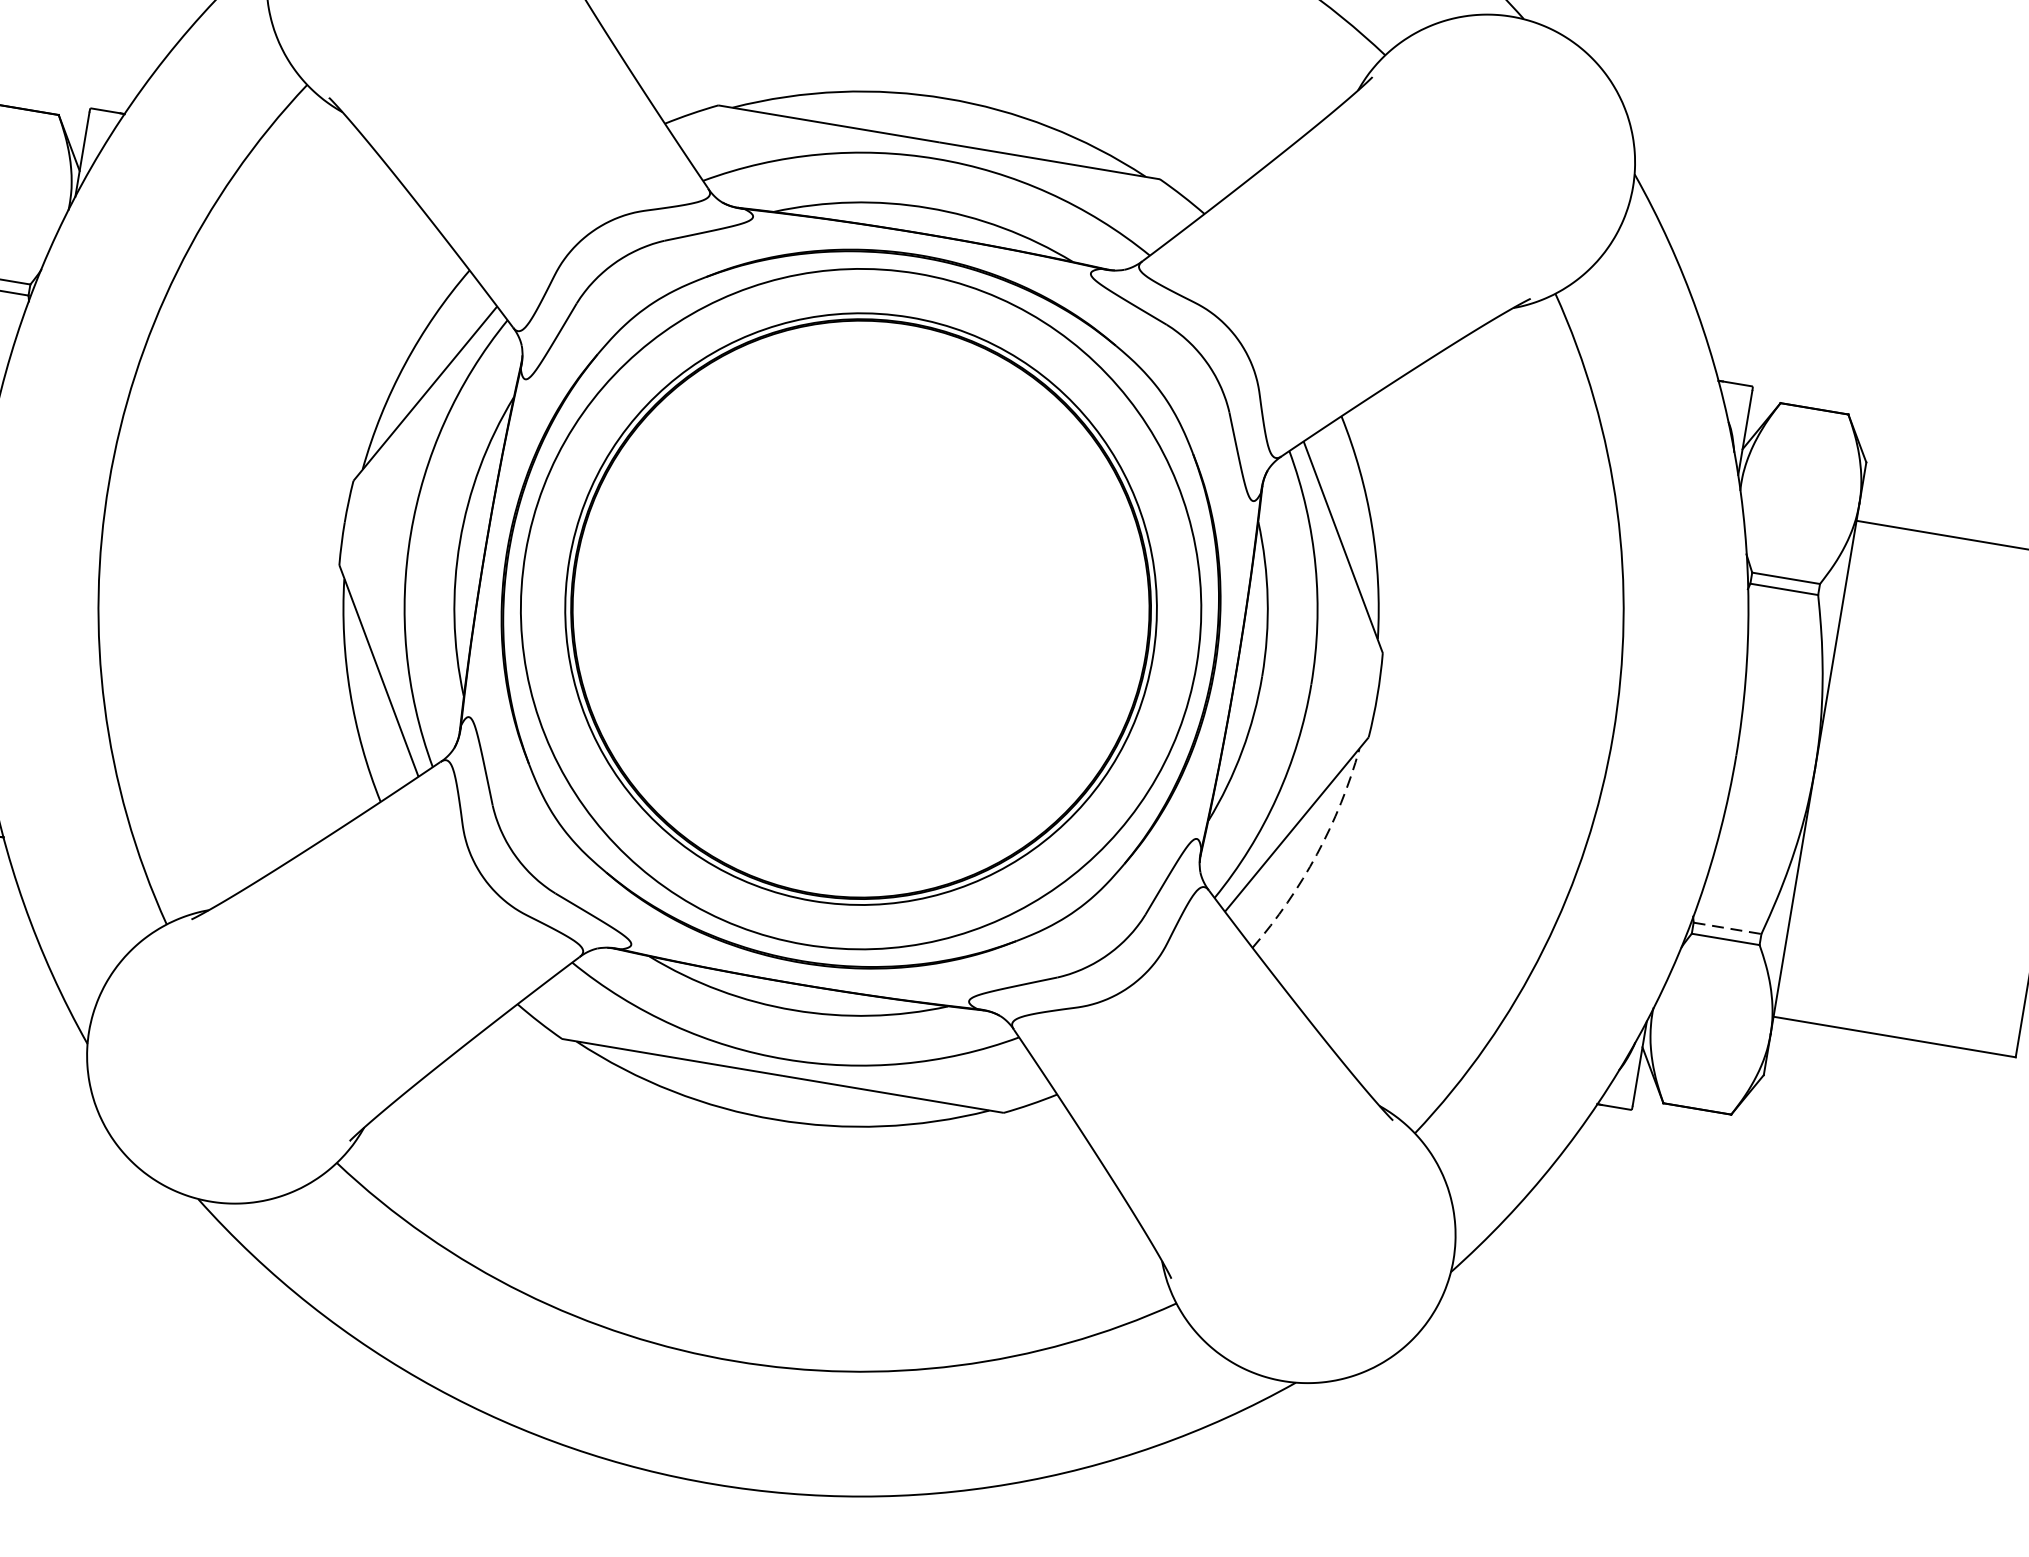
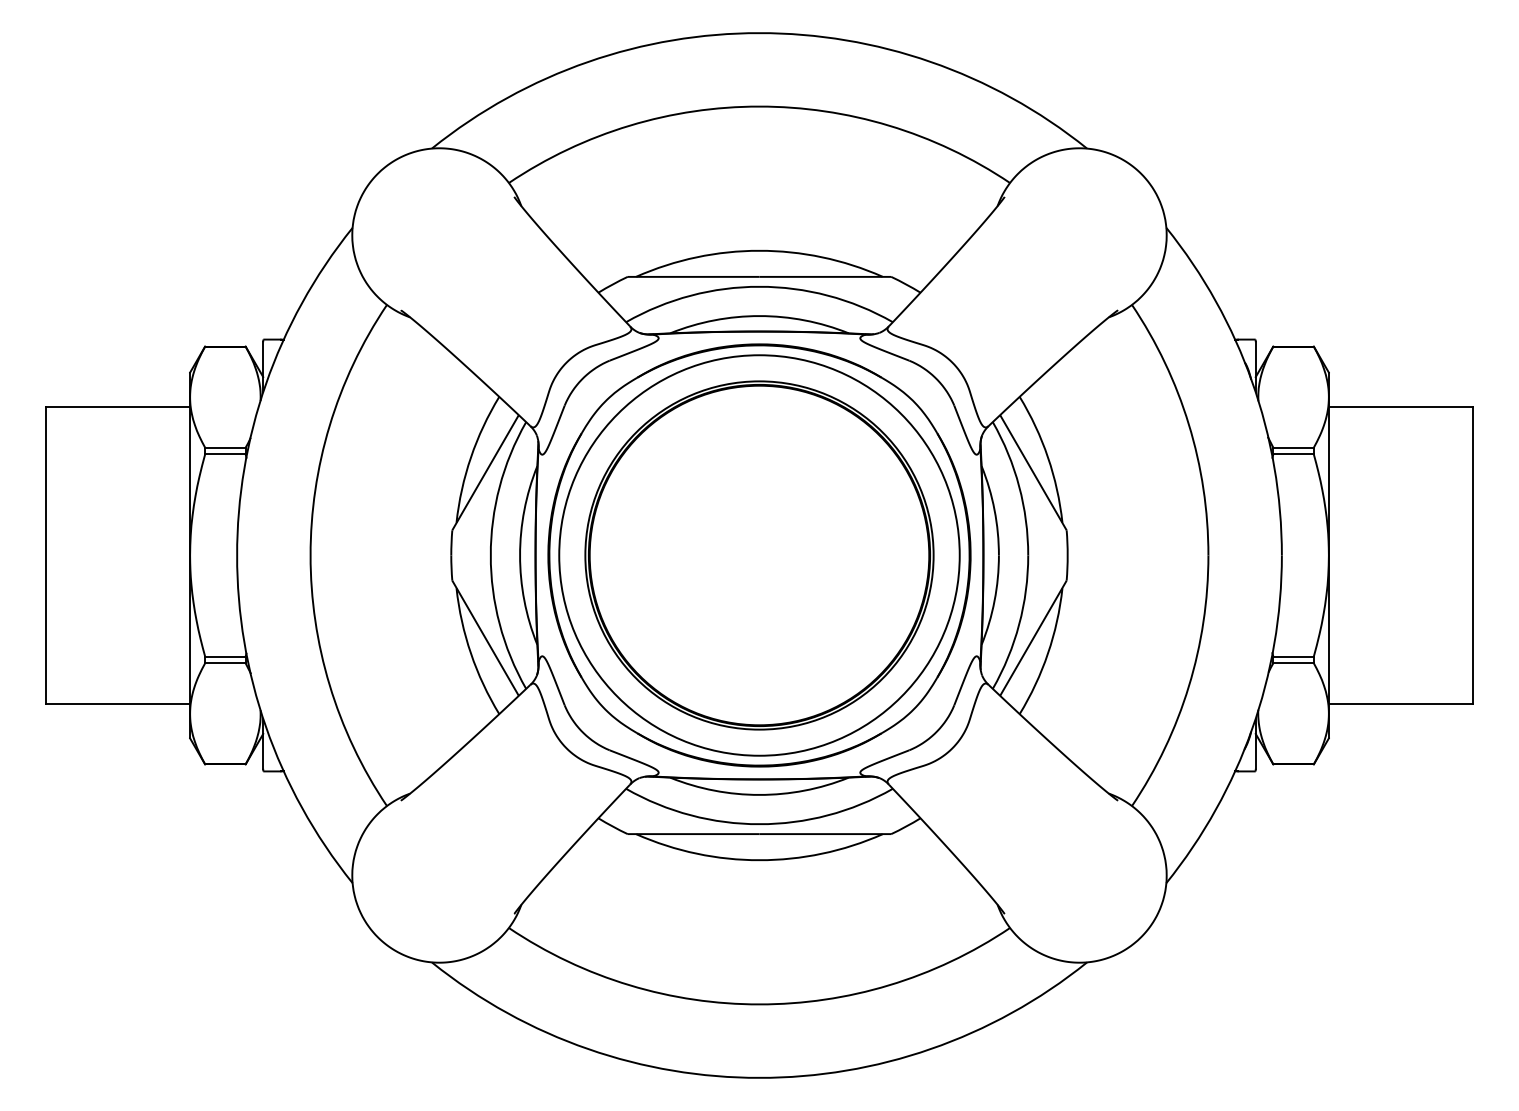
arc: (1317, 854) -> (1048, 653), dashed -> solid
line: (1729, 928) -> (1294, 656), dashed -> solid

